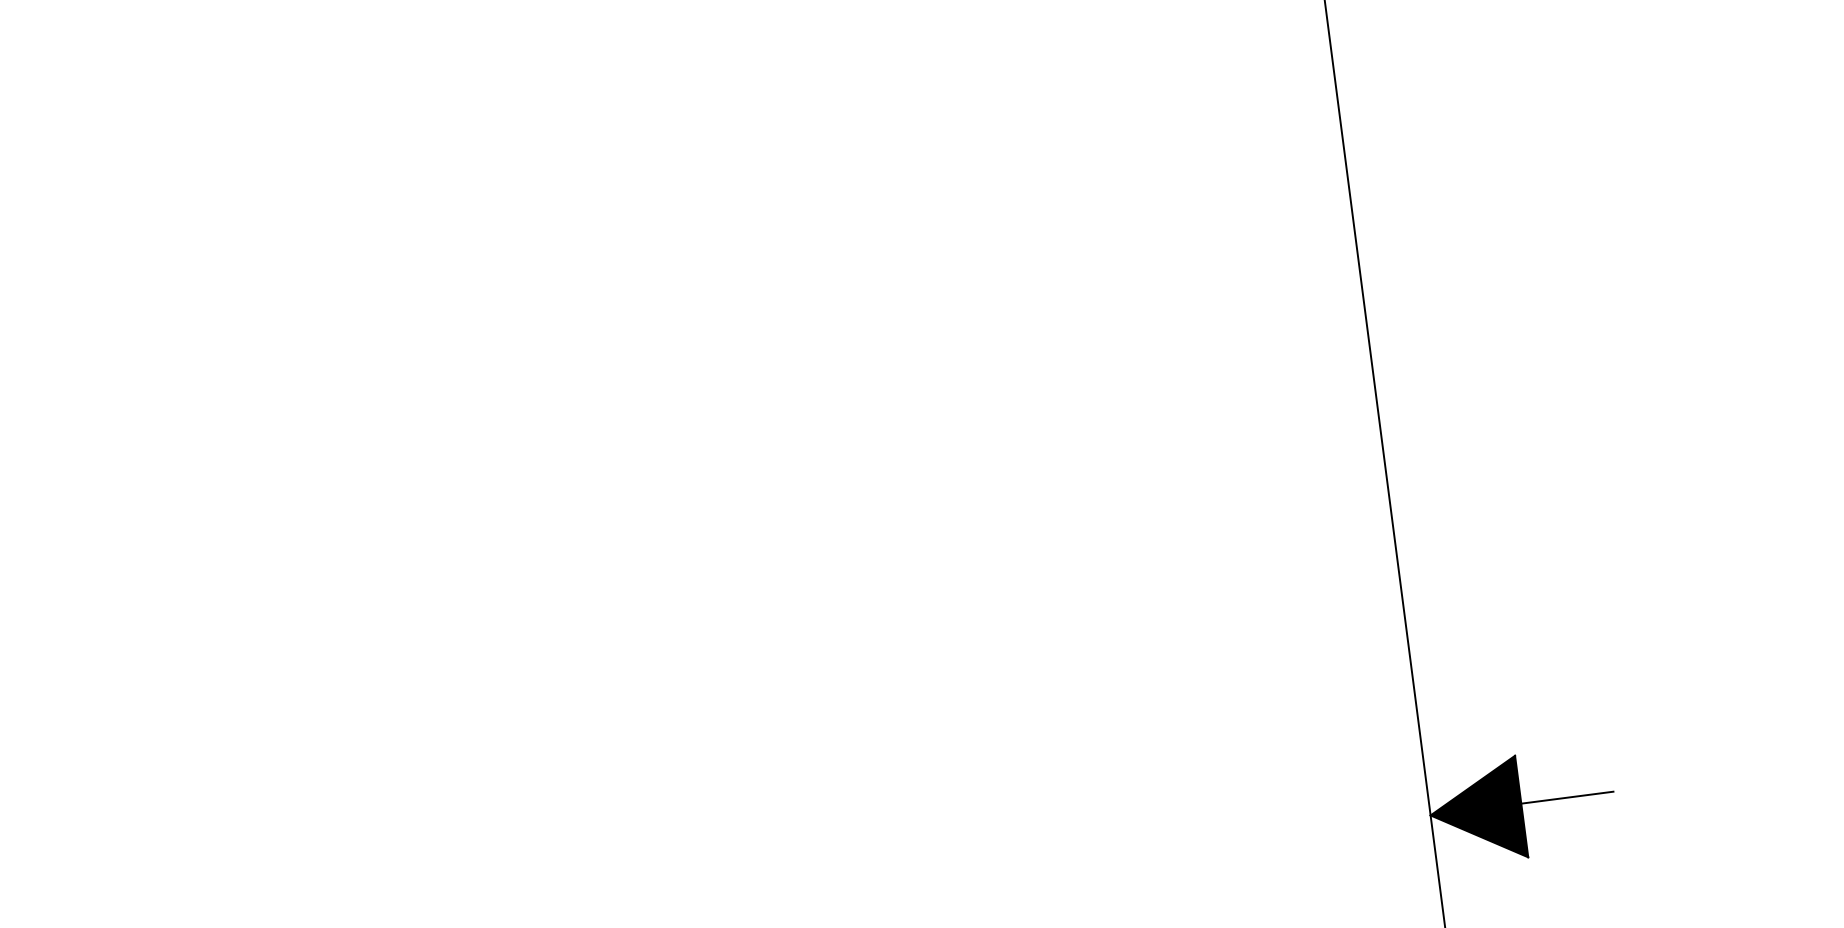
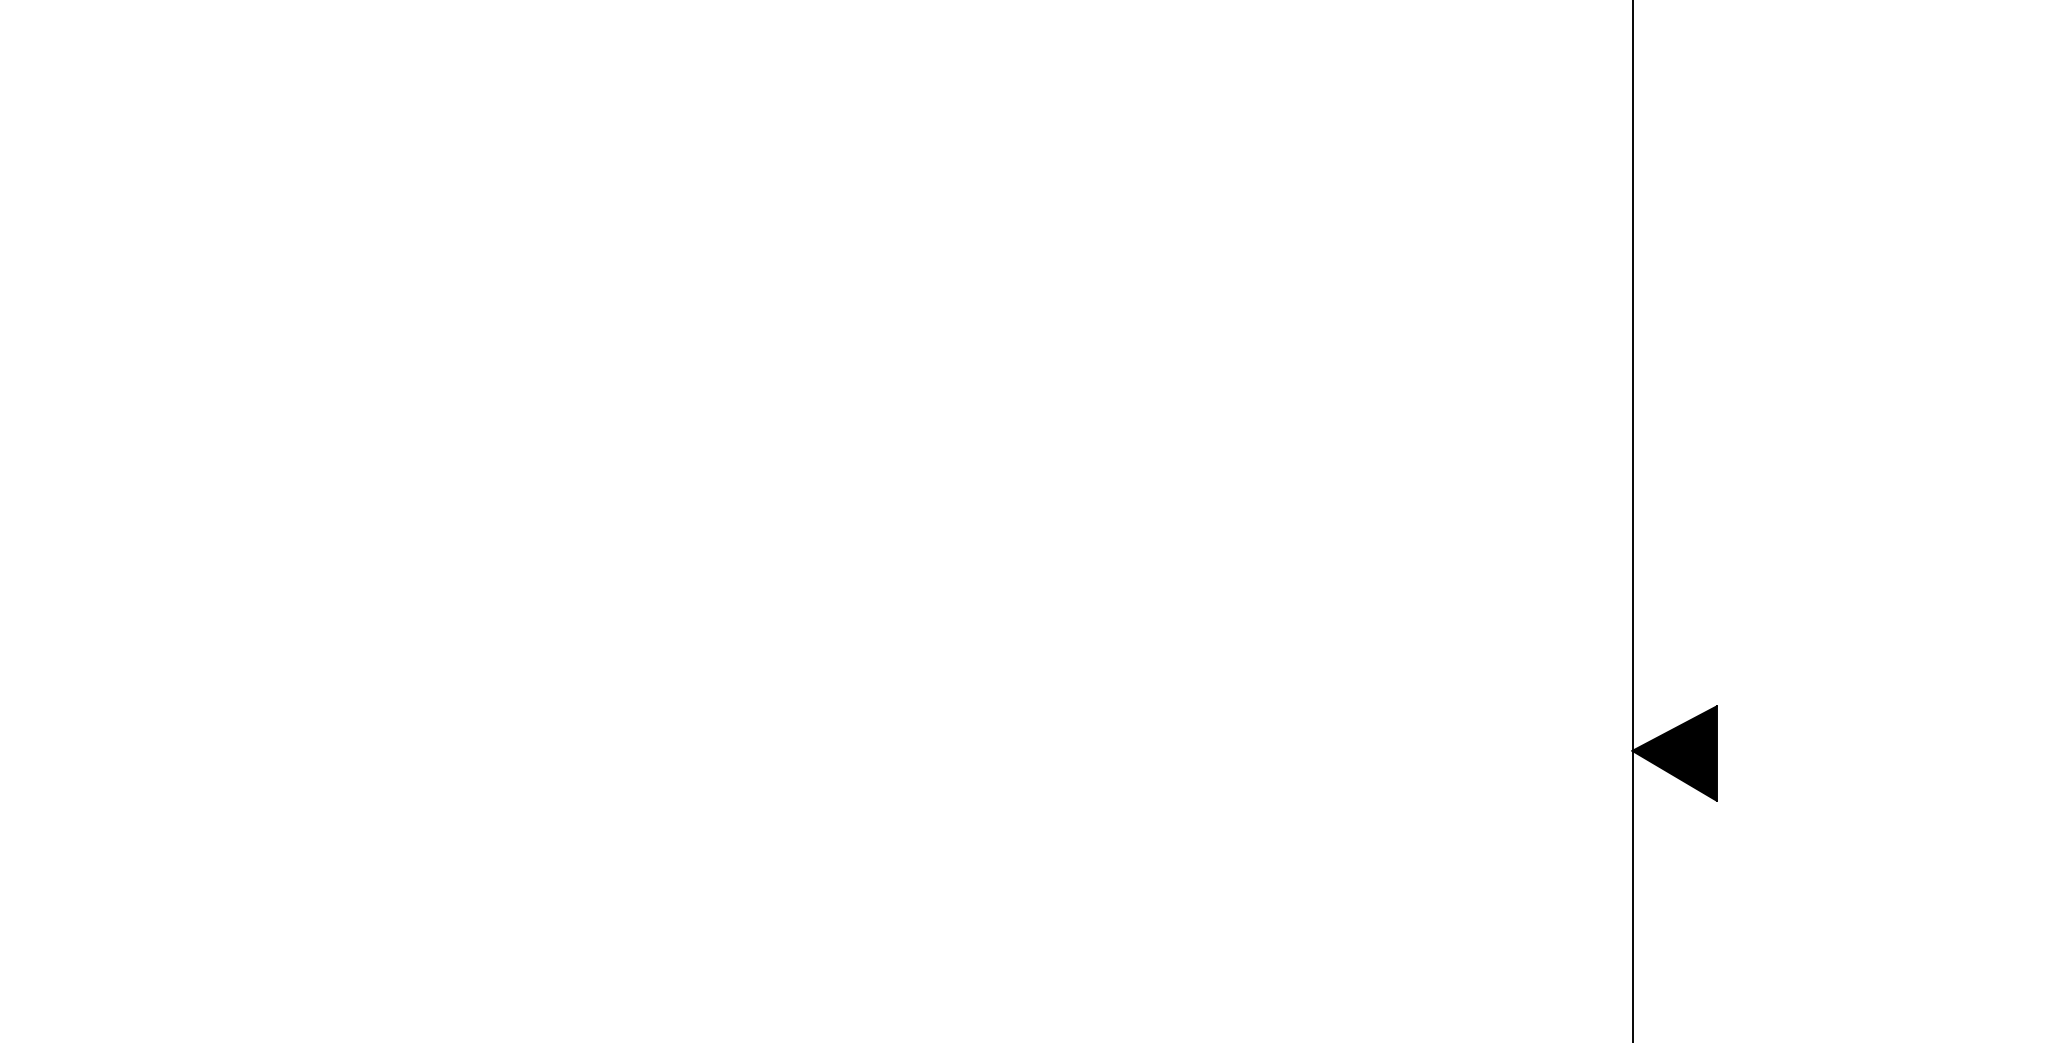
line: (1567, 797) -> (1759, 750), removed

